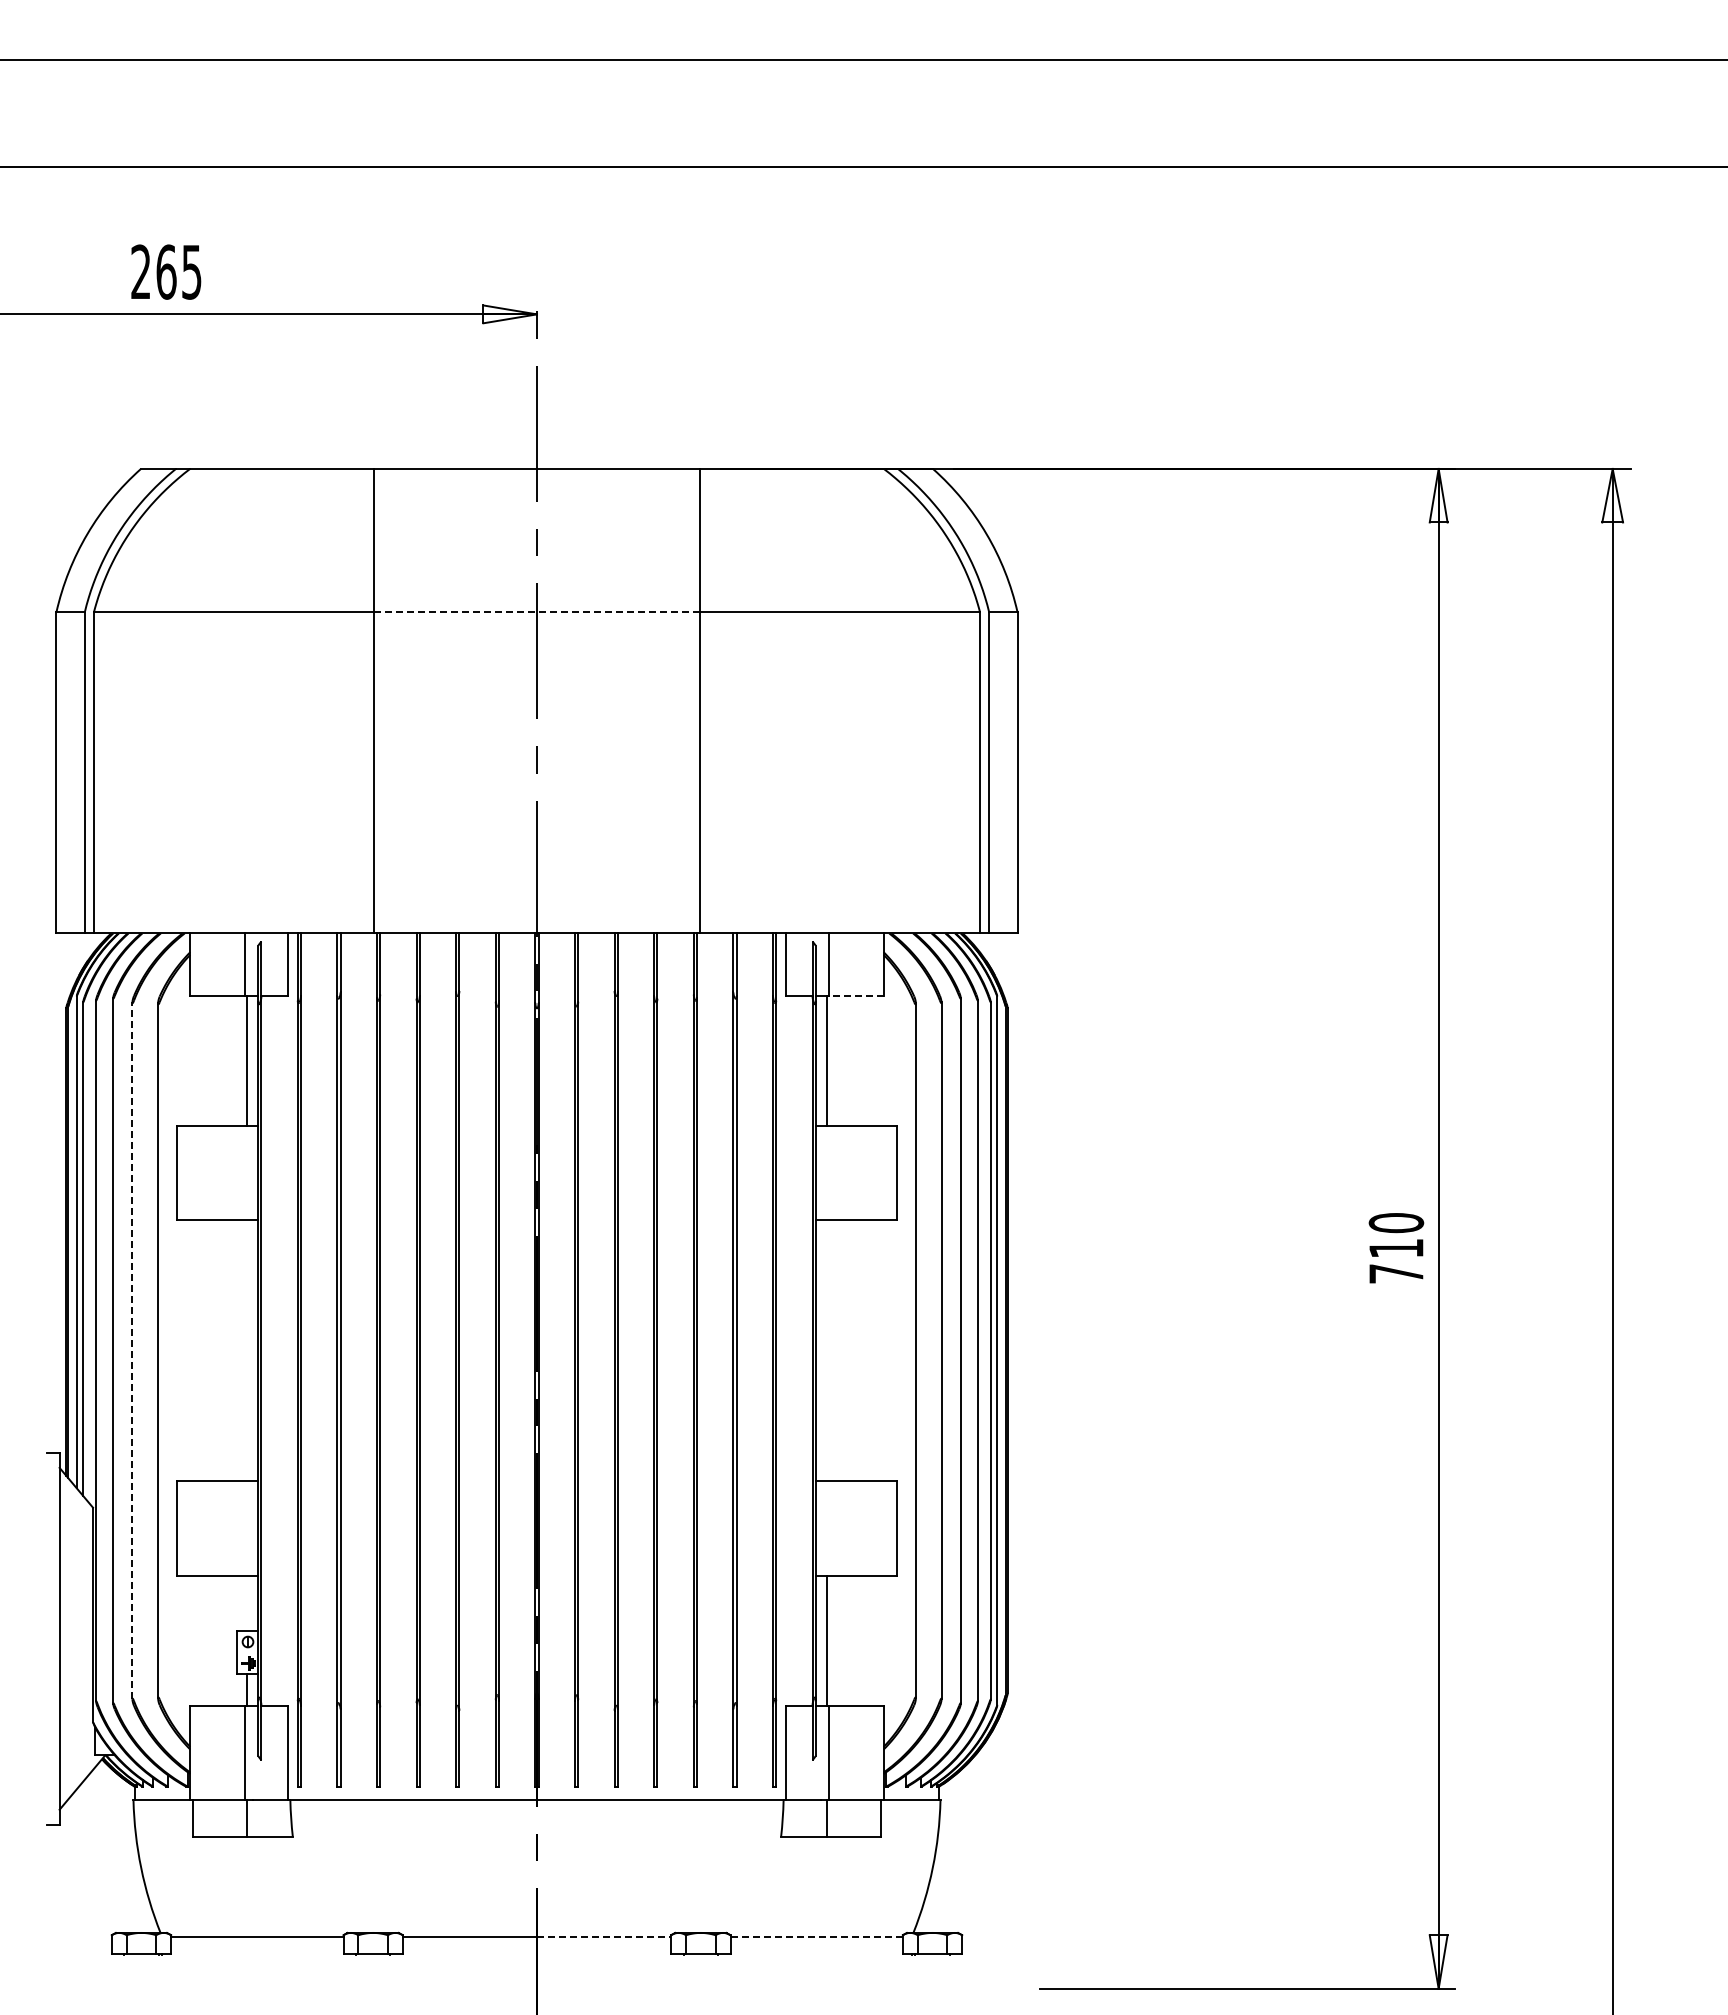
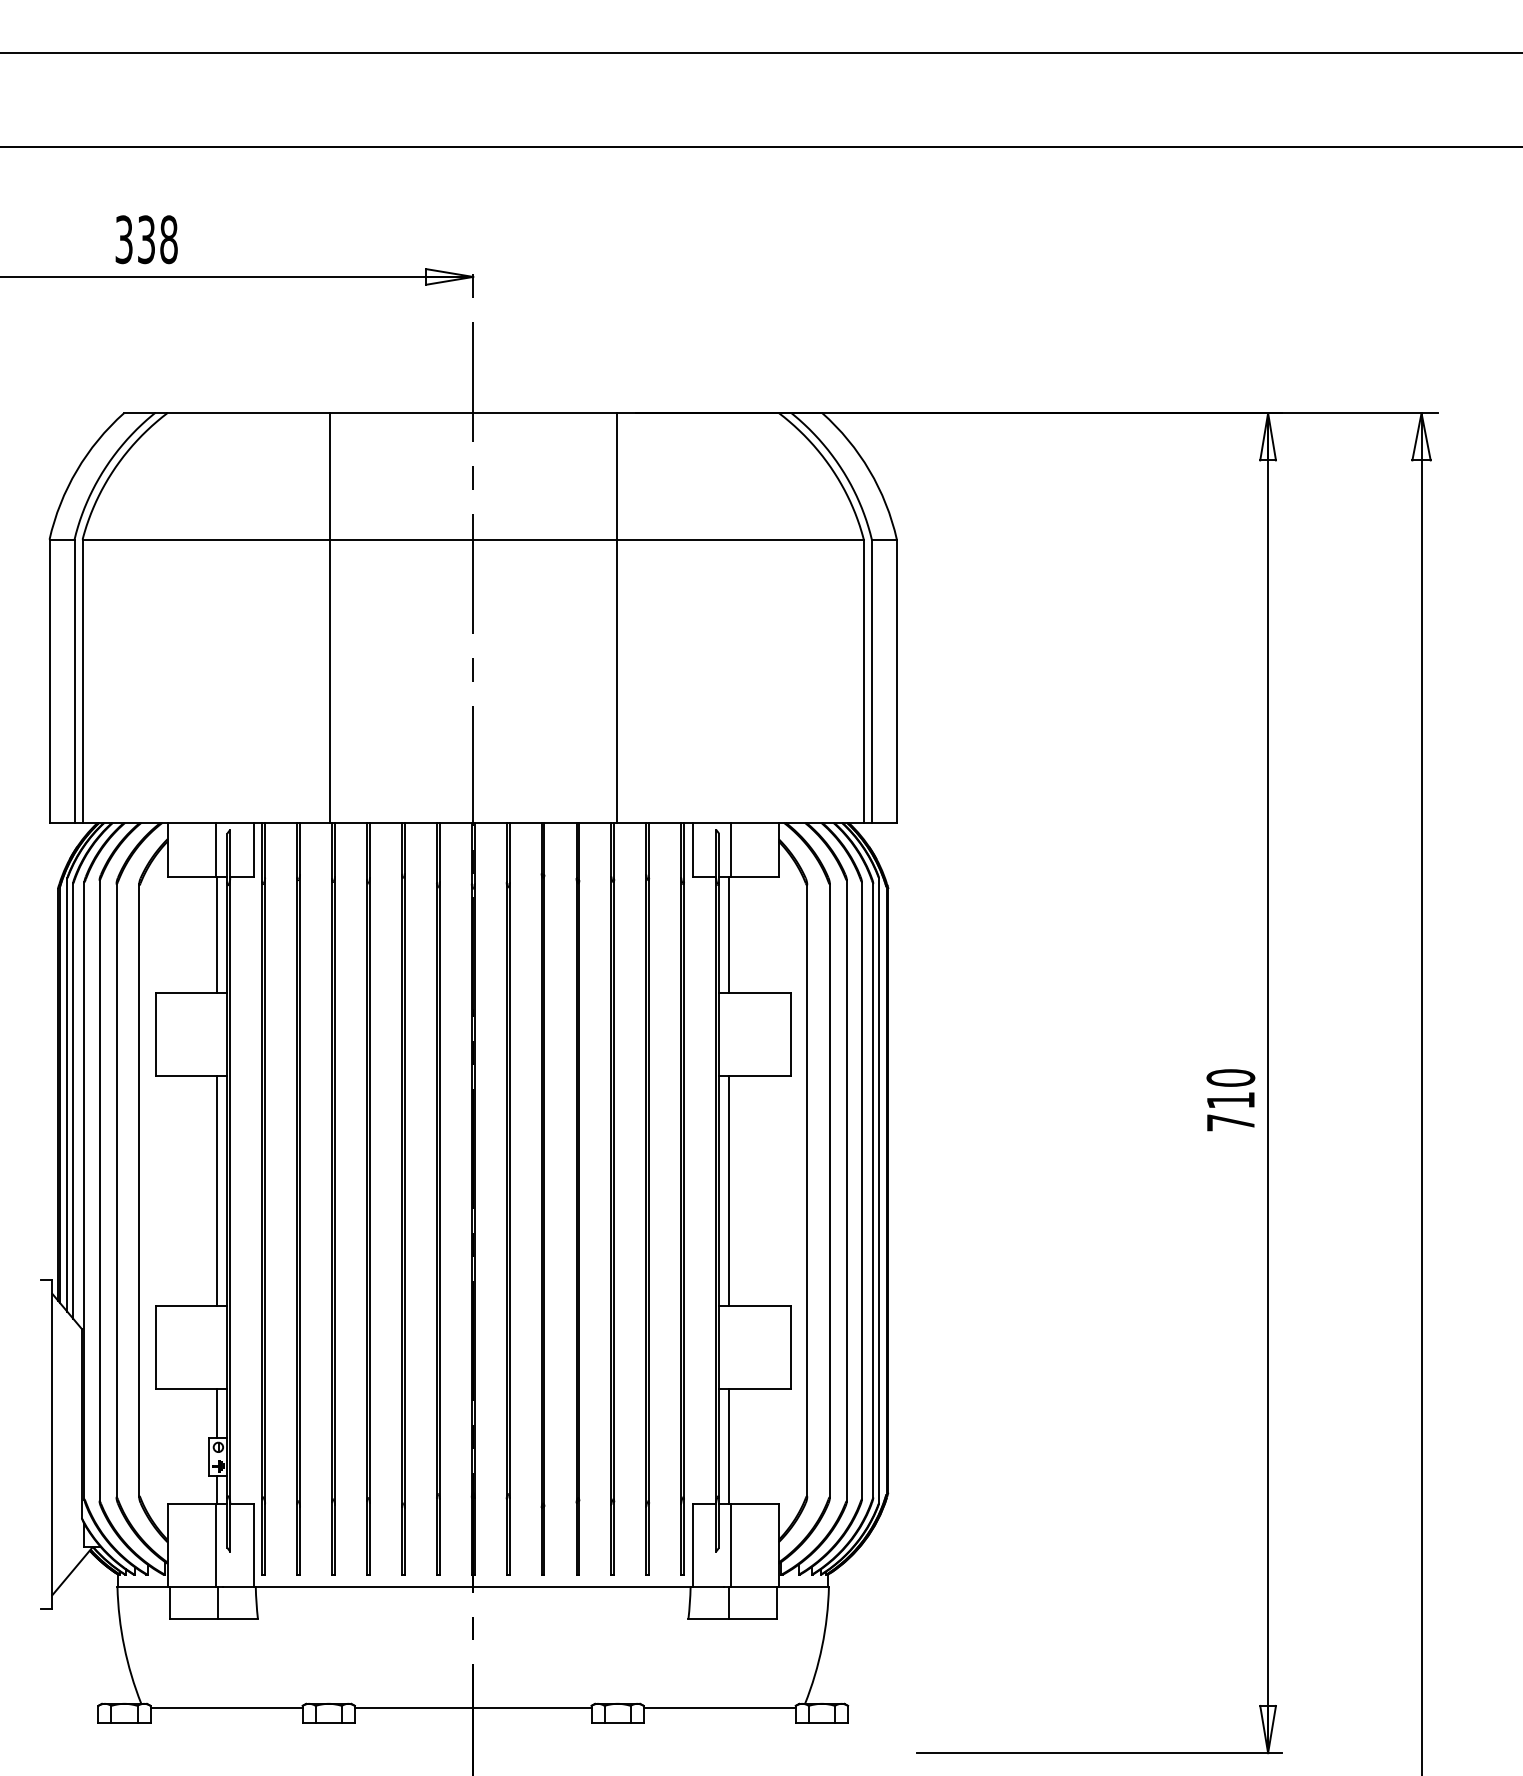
text: (166, 271) -> (146, 239), 265 -> 338
line: (536, 612) -> (472, 539), dashed -> solid
line: (855, 995) -> (754, 877), dashed -> solid
line: (132, 1350) -> (116, 1190), dashed -> solid
line: (246, 1350) -> (217, 1190), added
line: (827, 1350) -> (729, 1190), added
line: (246, 1603) -> (217, 1413), added
line: (604, 1937) -> (532, 1707), dashed -> solid
line: (817, 1937) -> (720, 1707), dashed -> solid

